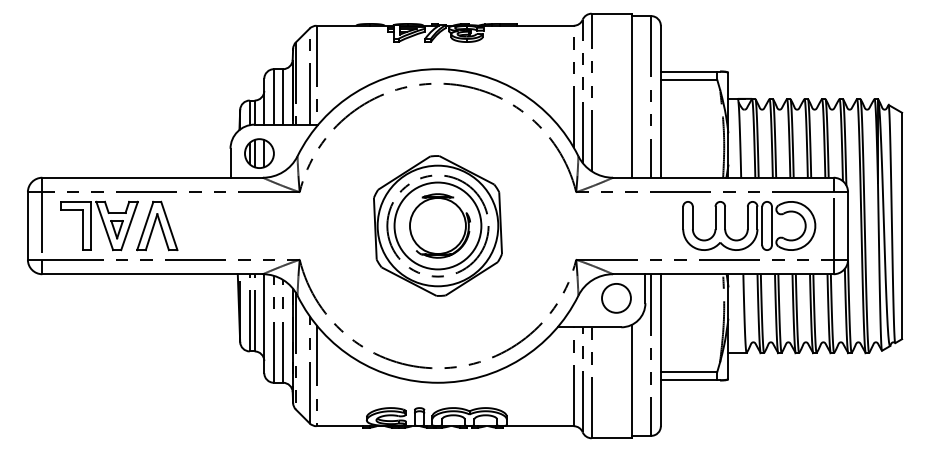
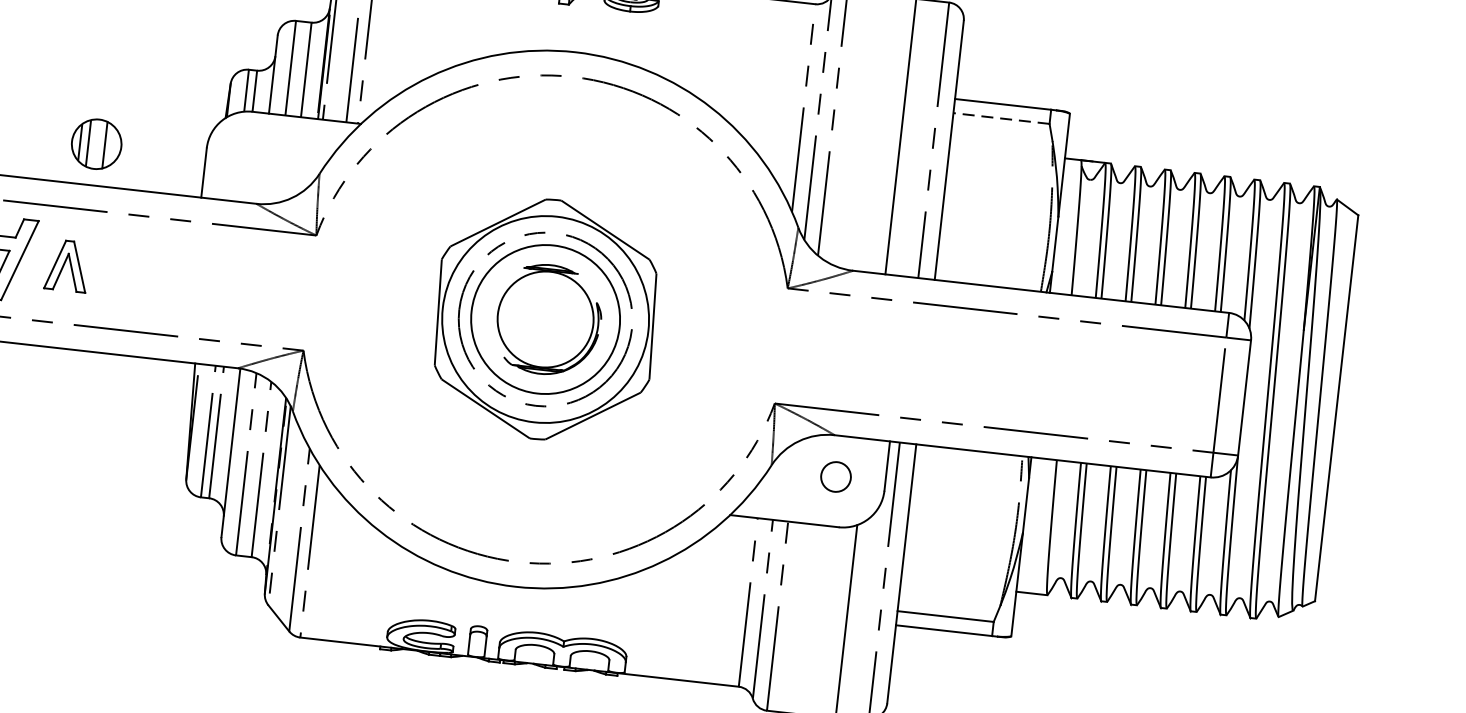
line: (688, 79) -> (1000, 117), solid -> dashed
part: (259, 153) -> (96, 144), moved
part: (157, 225) -> (67, 265), size x0.6
part: (749, 225) -> (1076, 378), removed
circle: (616, 297) -> (836, 475), size x0.6

